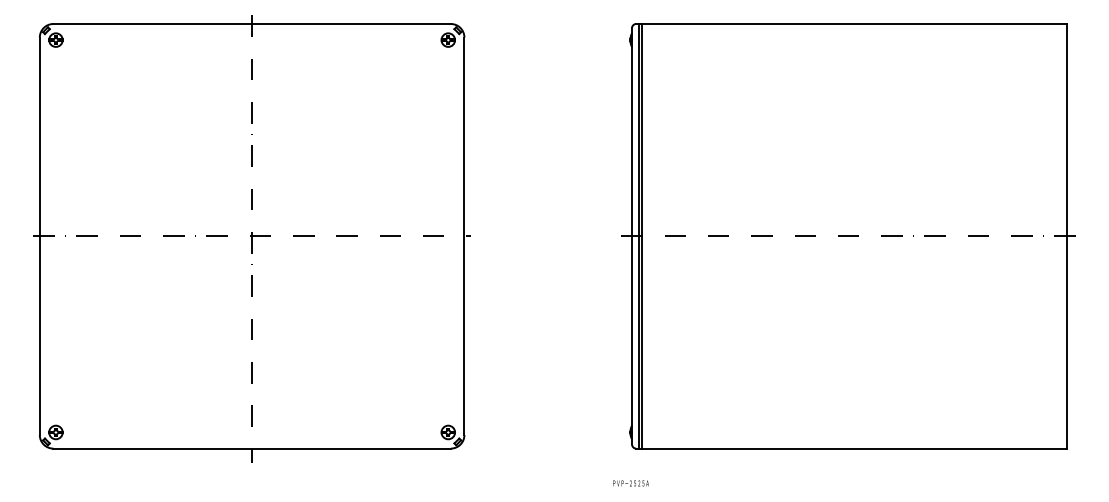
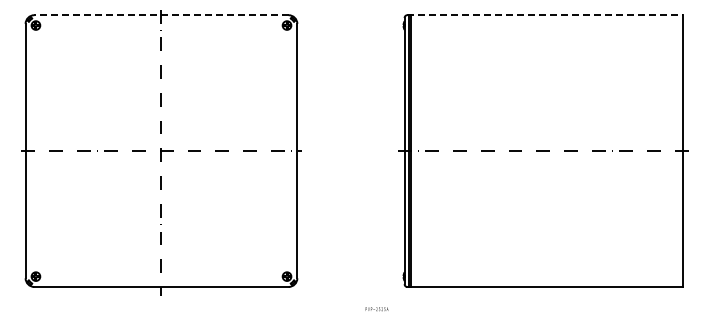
line: (250, 24) -> (160, 15), solid -> dashed
line: (852, 24) -> (545, 15), solid -> dashed
text: (630, 483) -> (376, 309), moved

